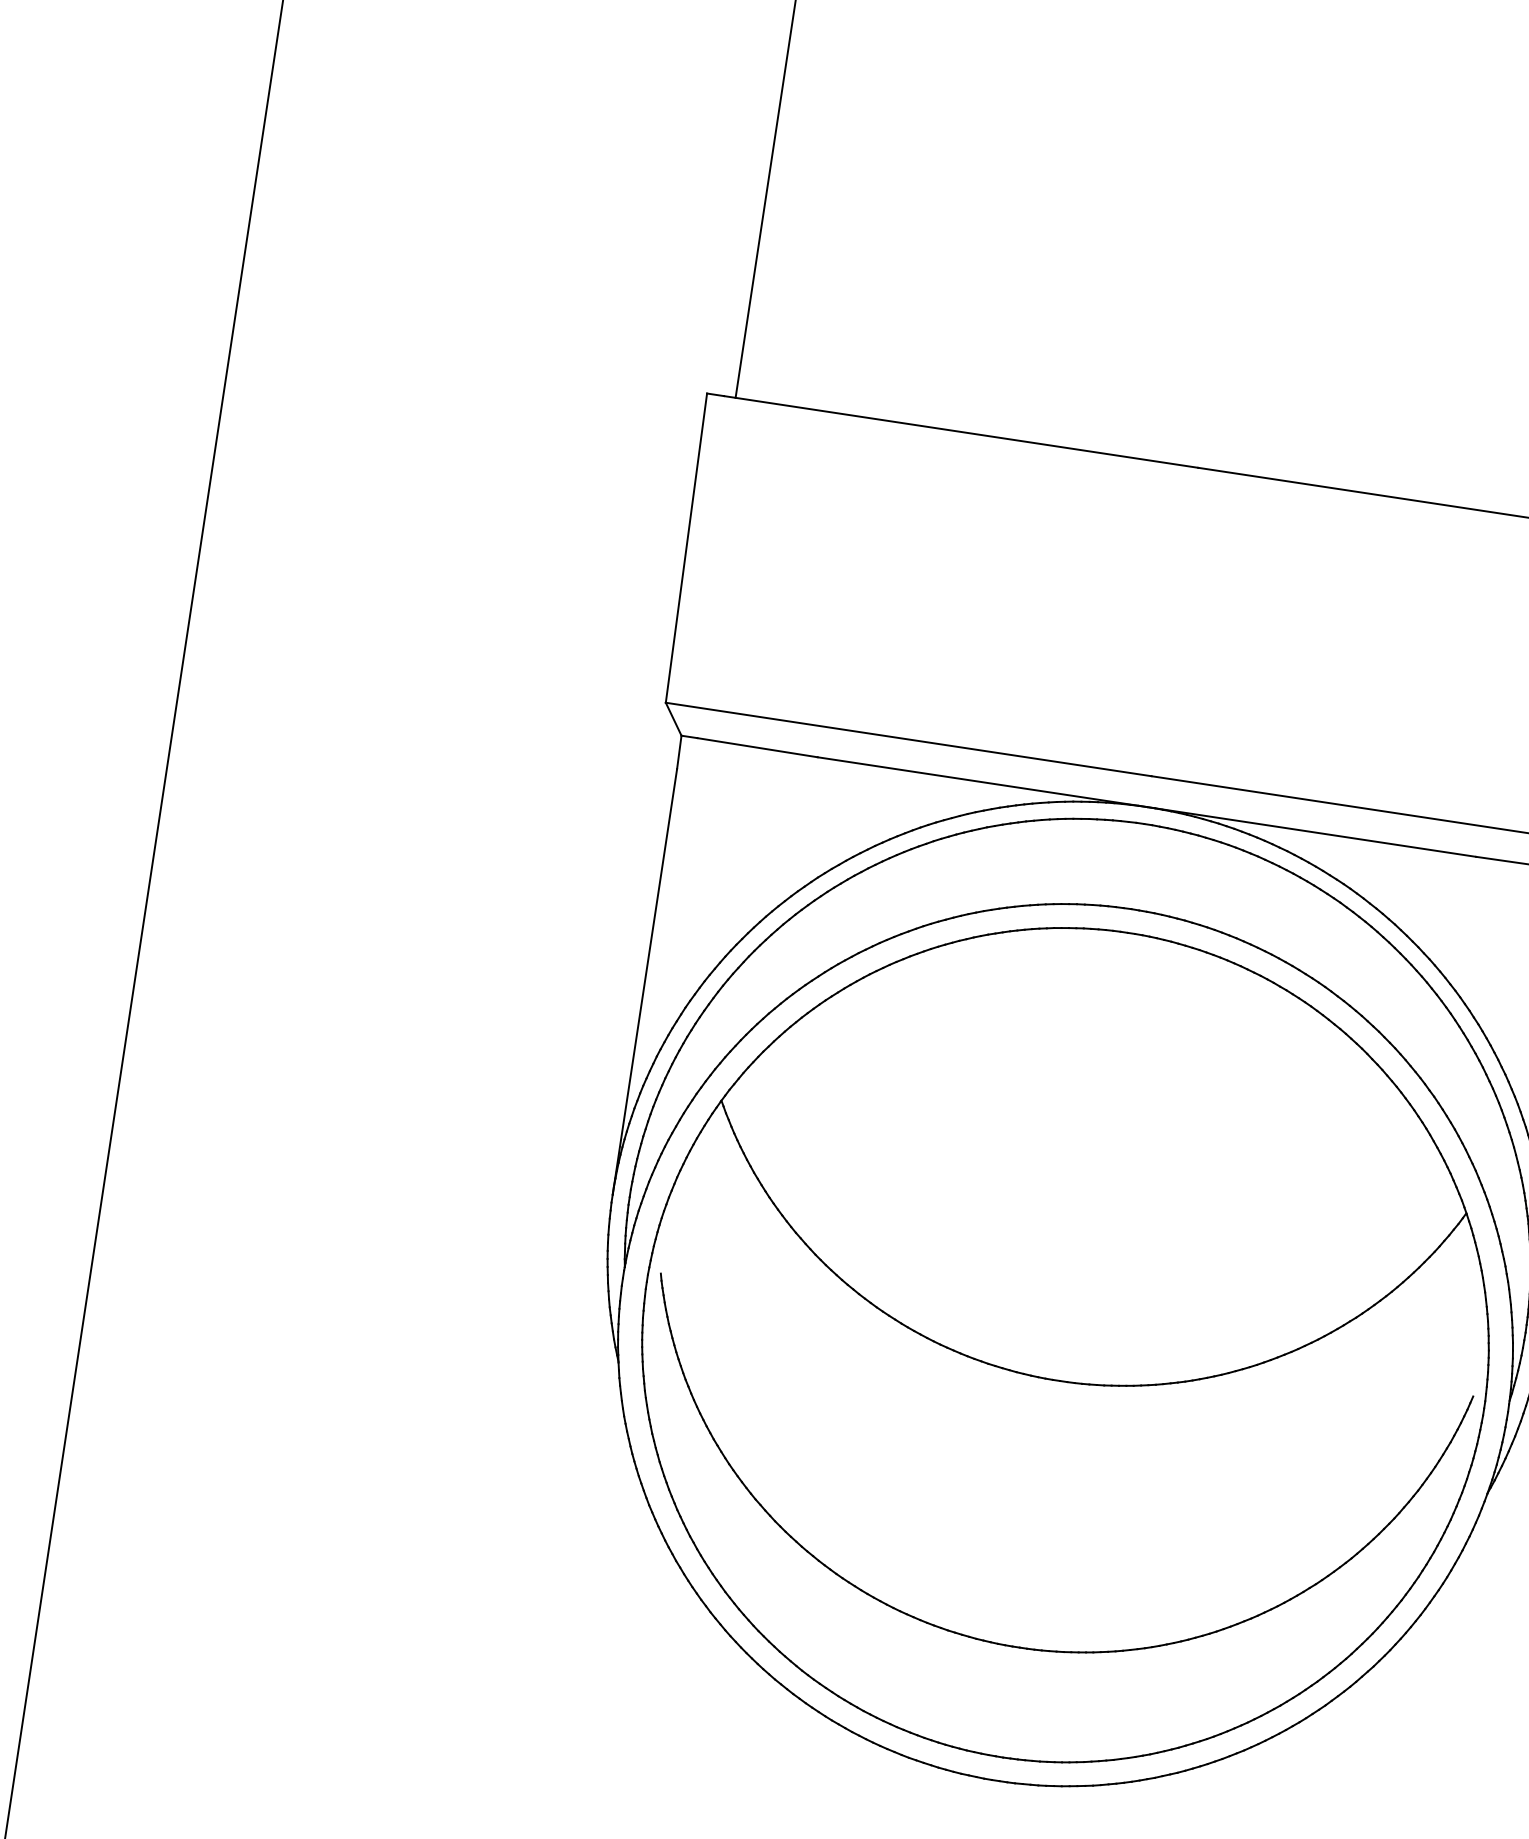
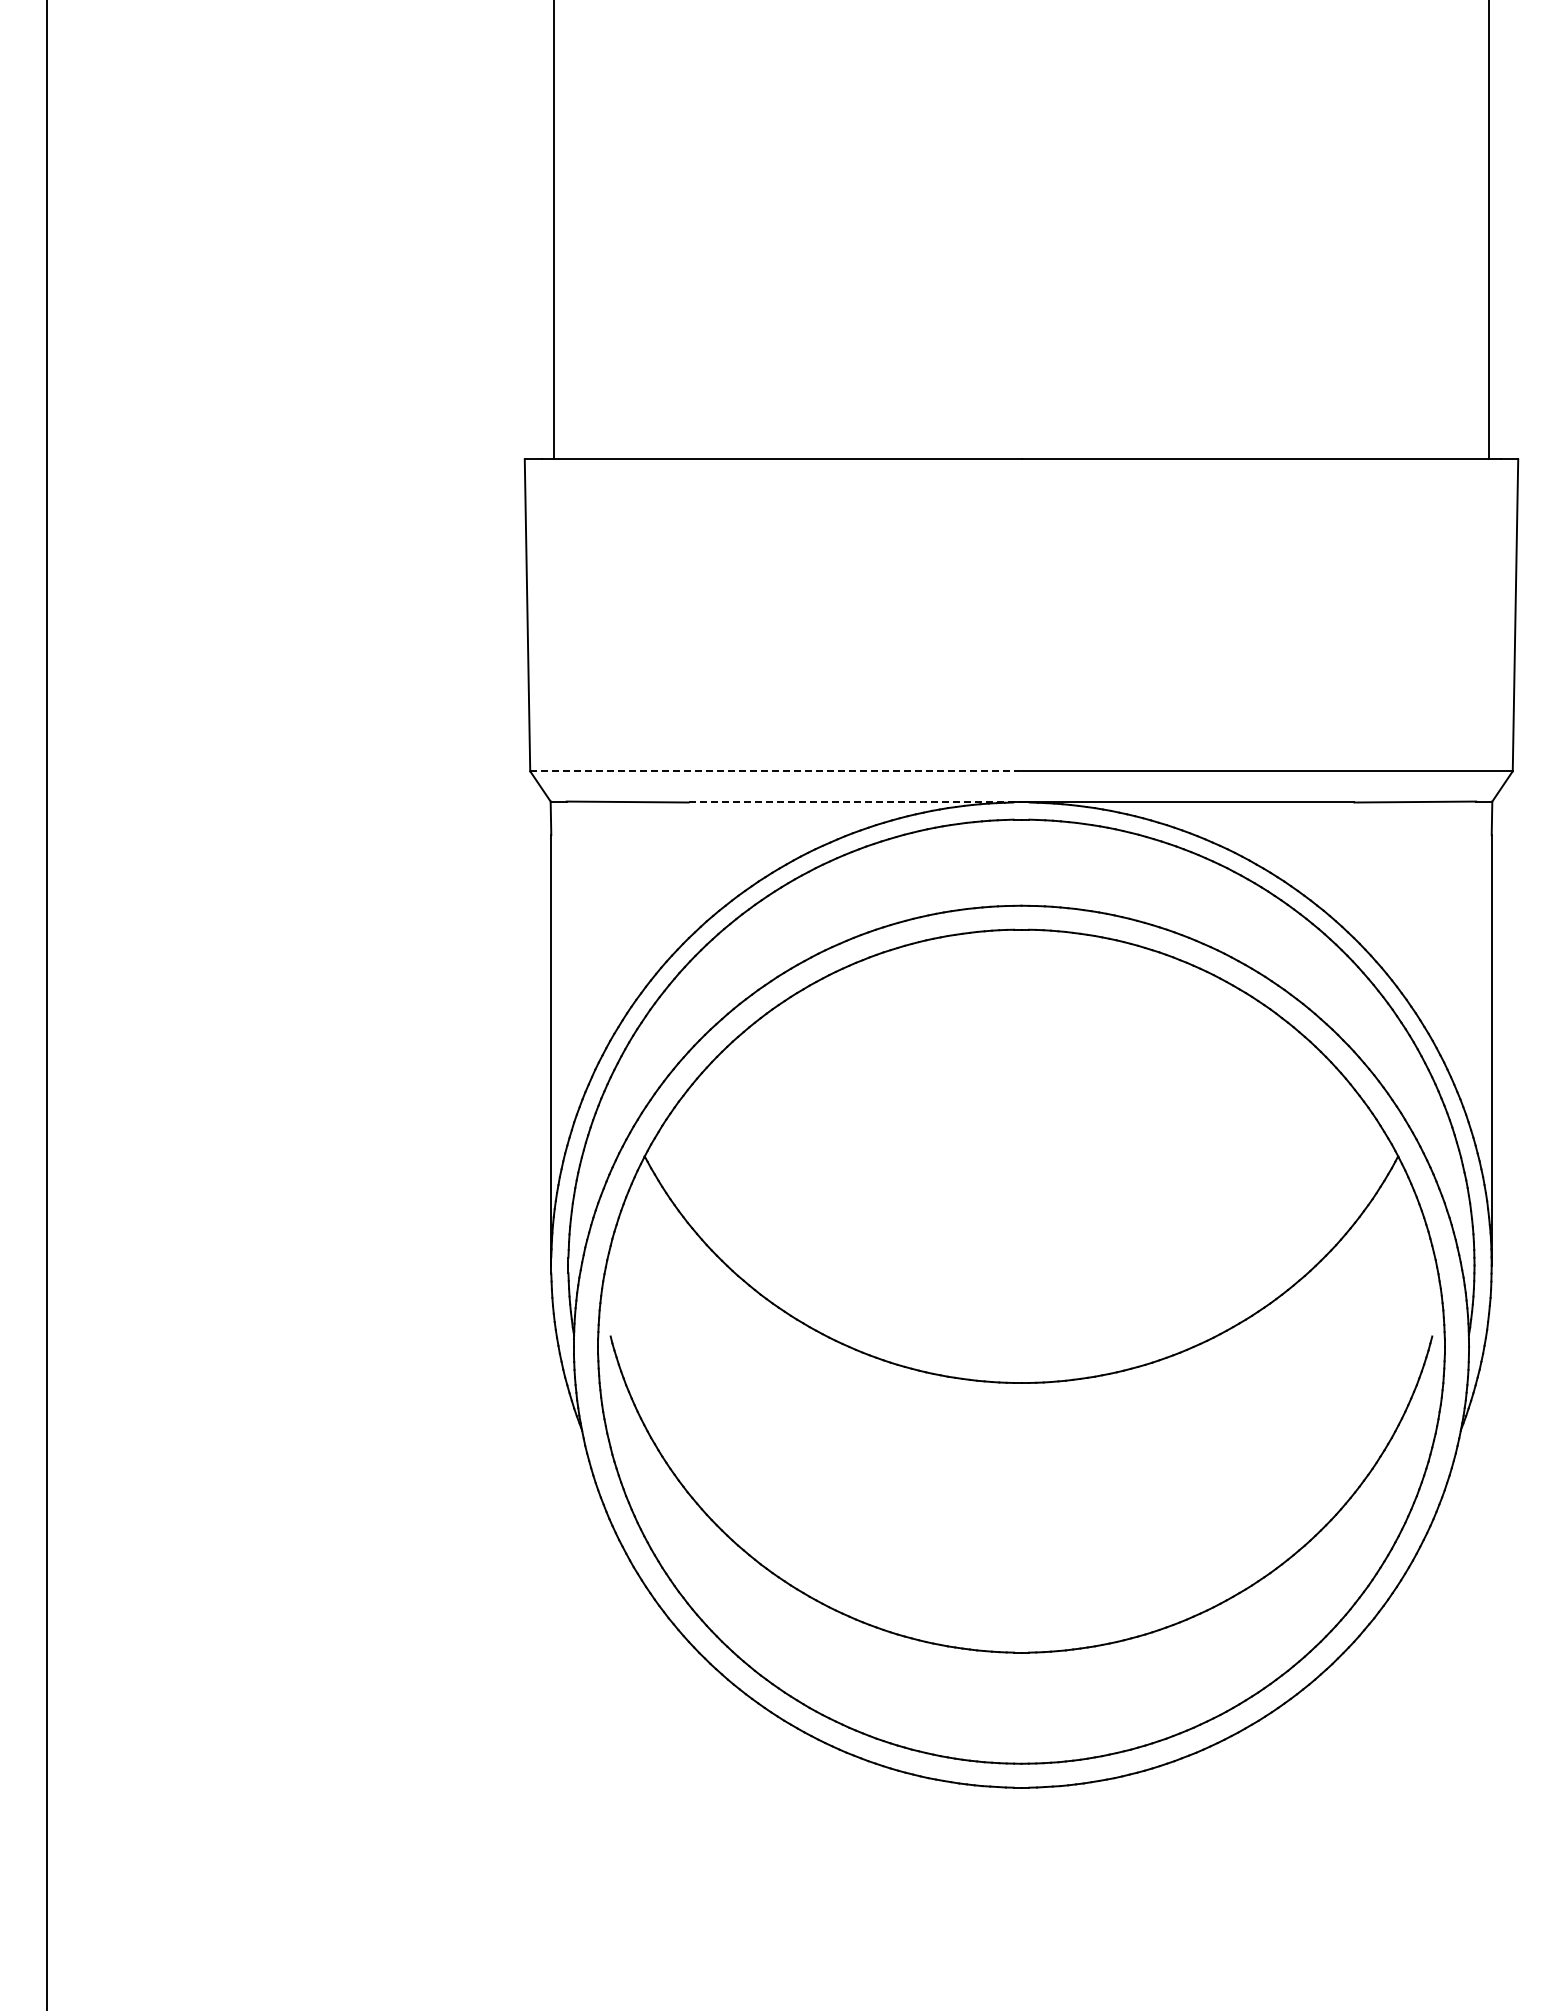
line: (908, 739) -> (775, 771), solid -> dashed
line: (982, 782) -> (855, 802), solid -> dashed

